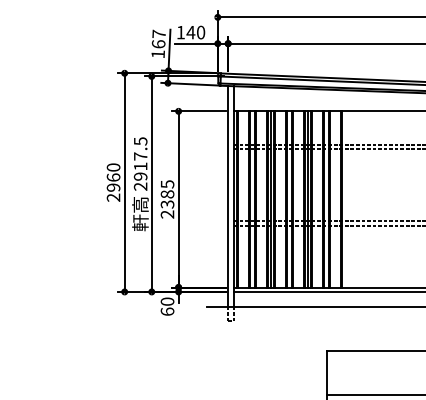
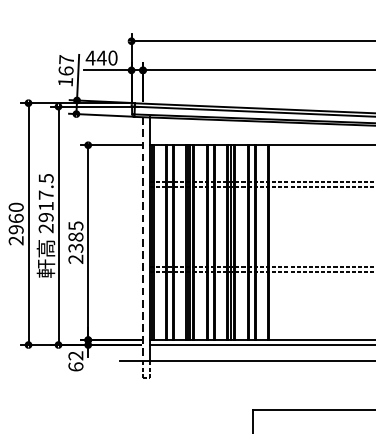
text: (180, 32) -> (90, 58), 140 -> 440
line: (228, 196) -> (143, 239), solid -> dashed
text: (167, 301) -> (75, 355), 60 -> 62

